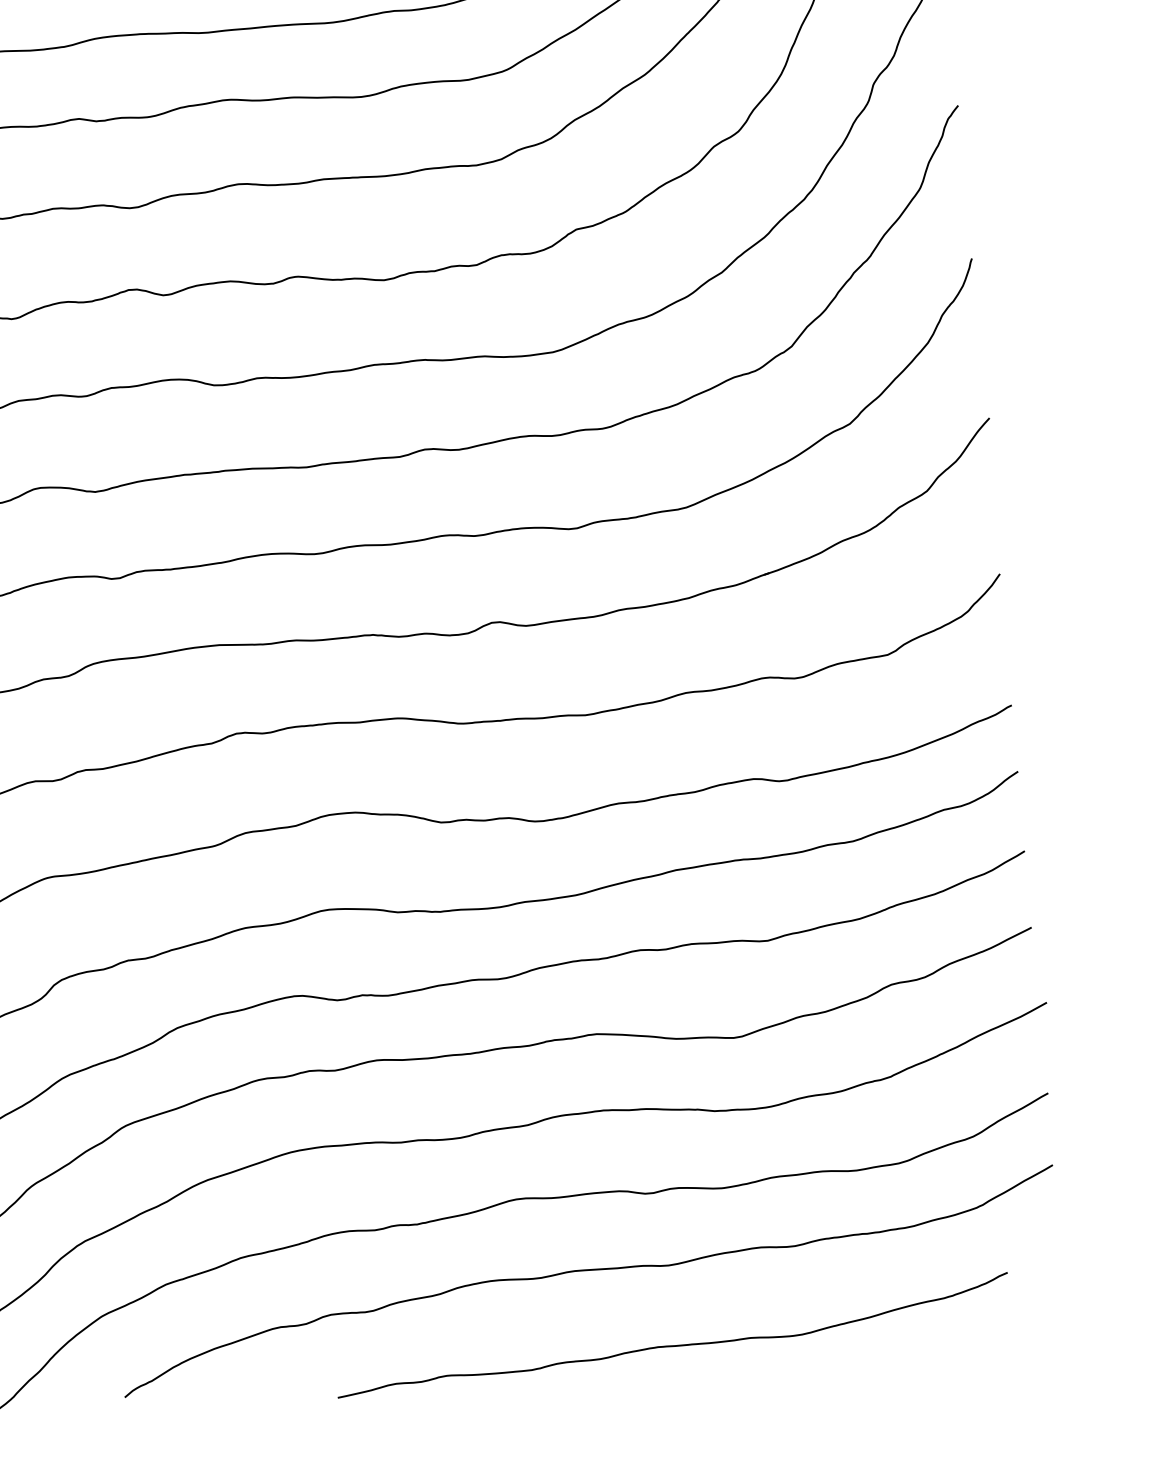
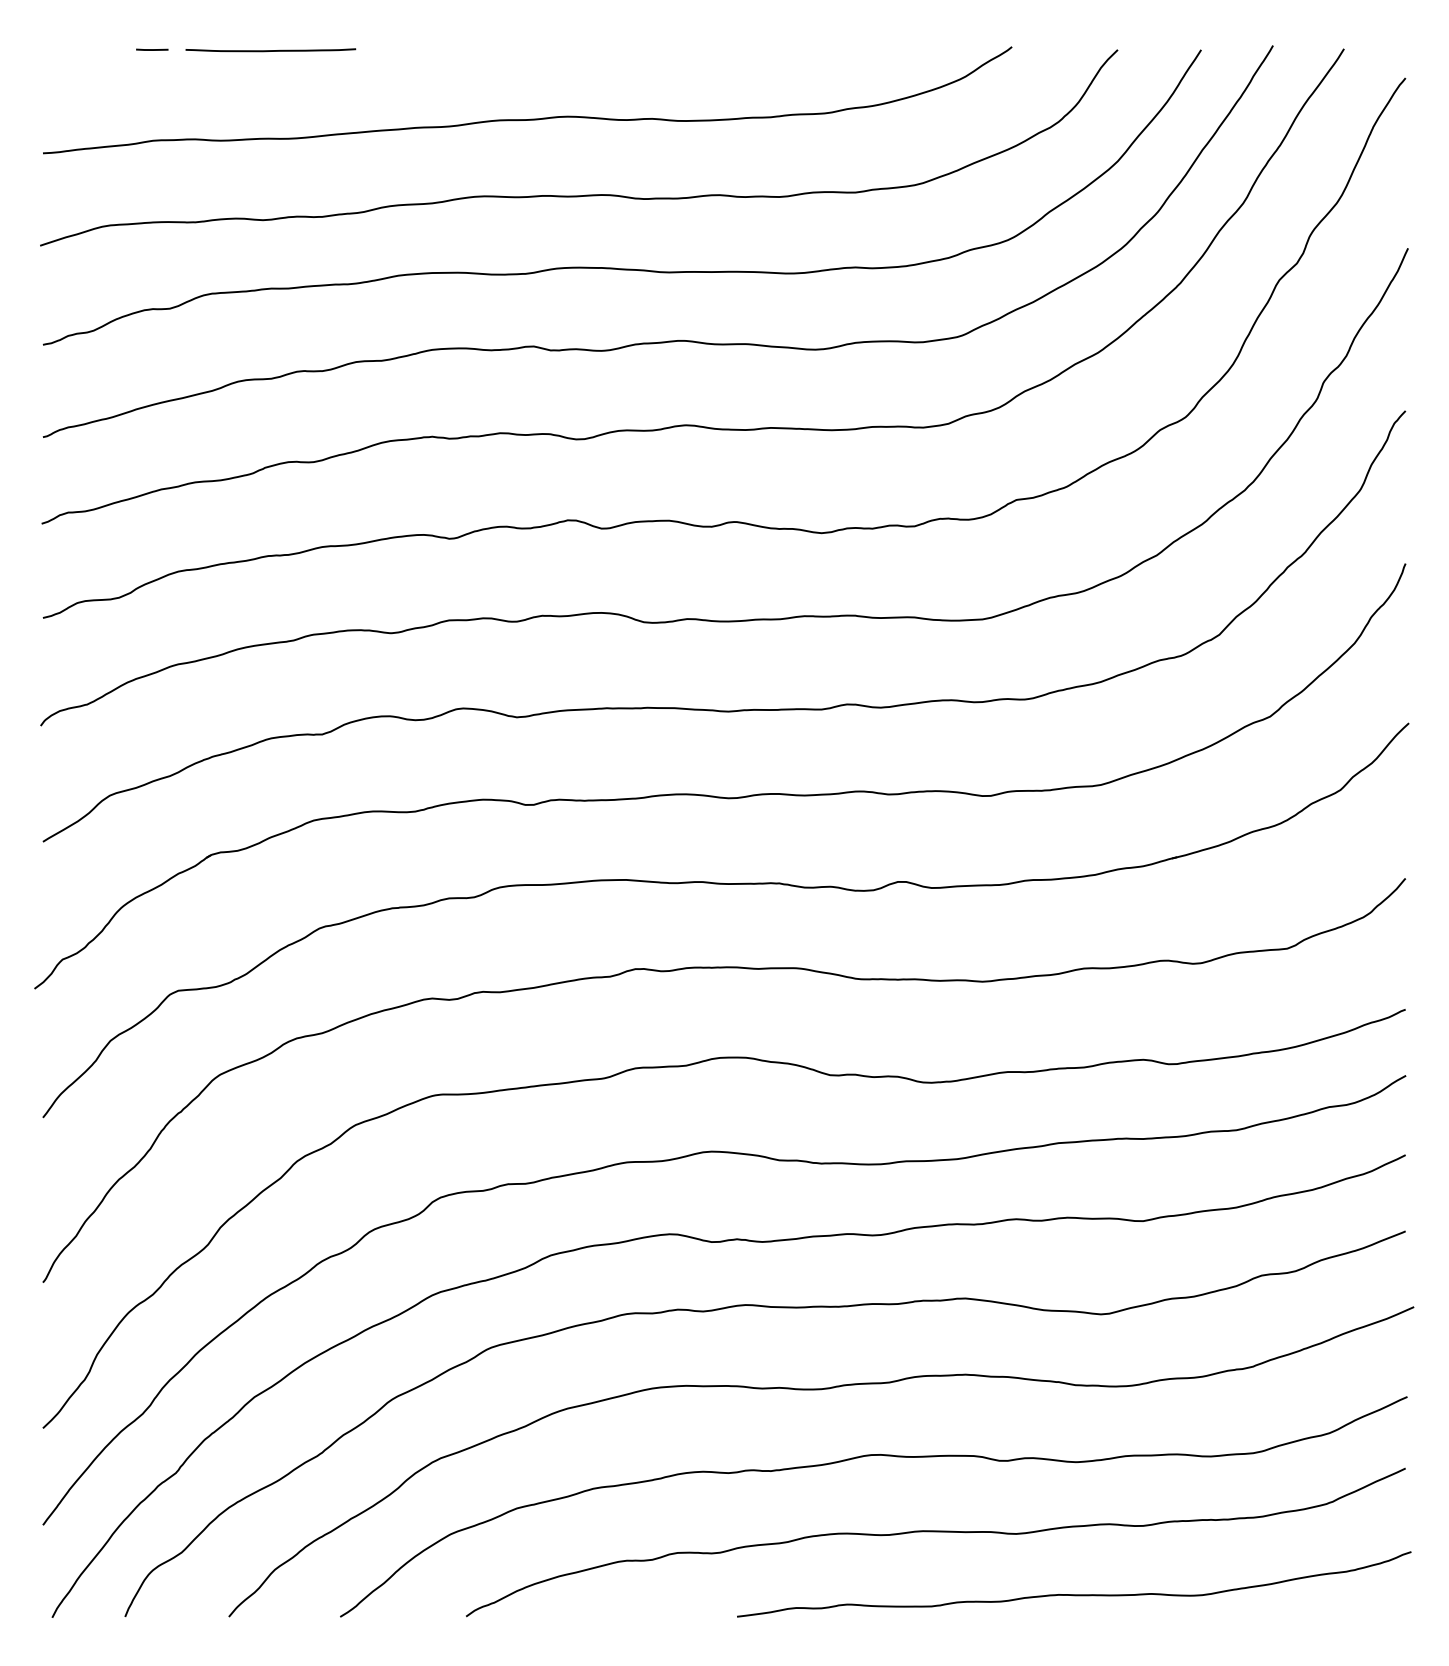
curve: (673, 1345) -> (1074, 1594), moved

